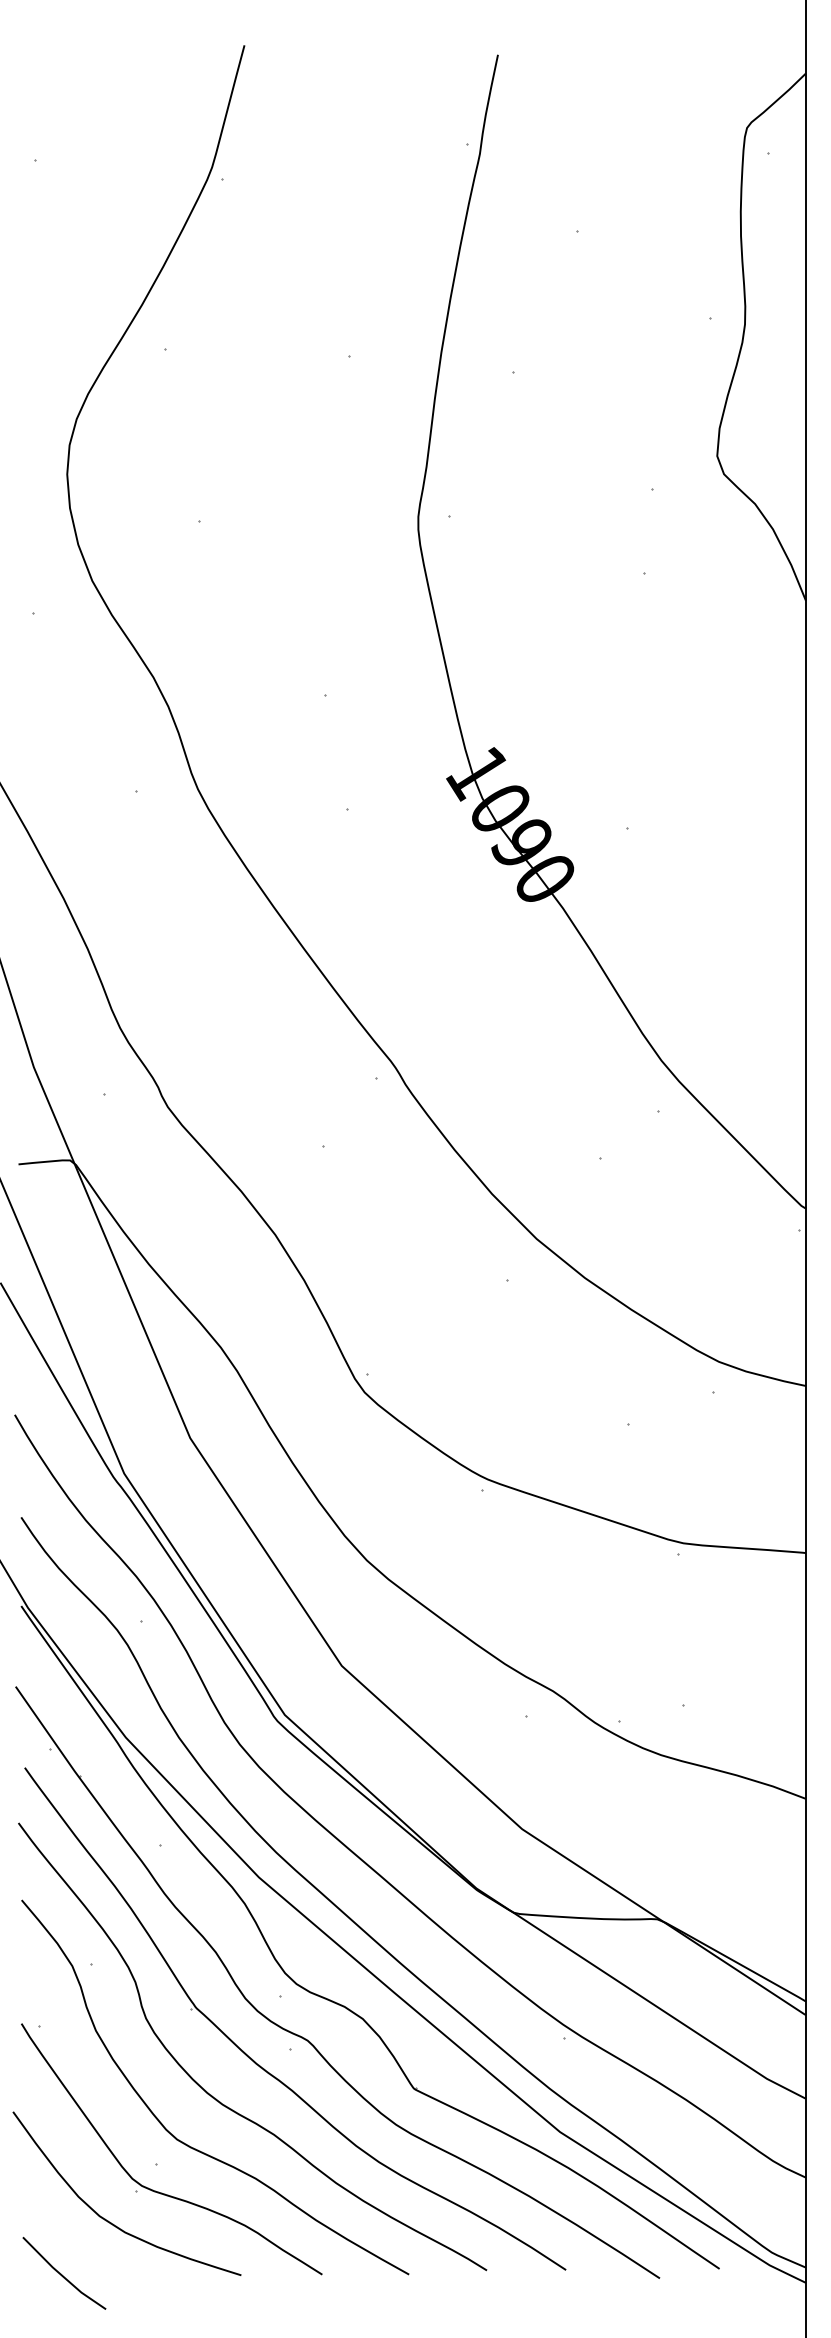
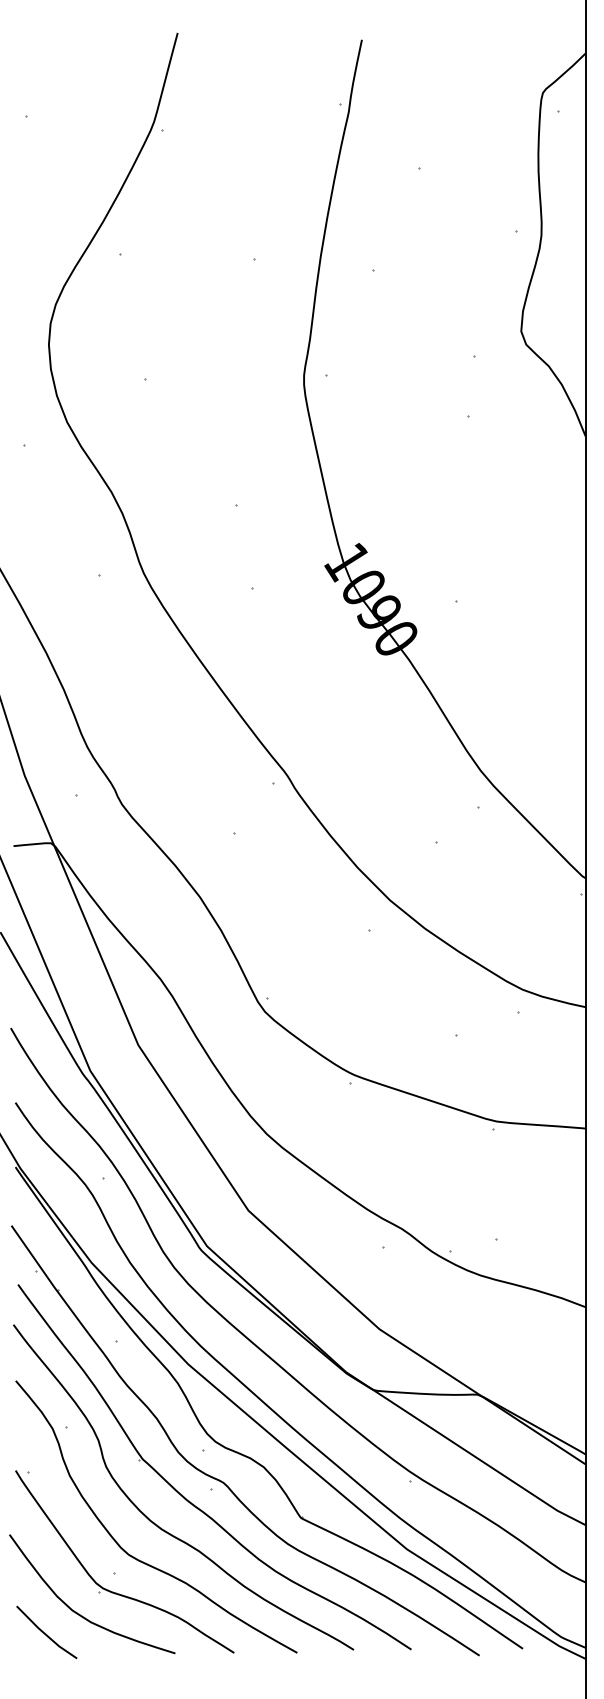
line: (62, 2274) -> (45, 1633), moved

